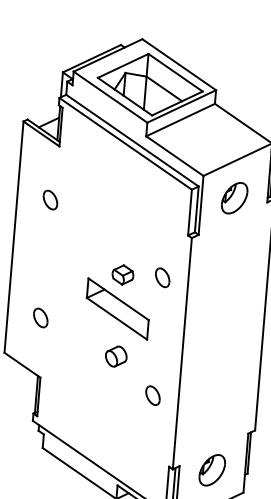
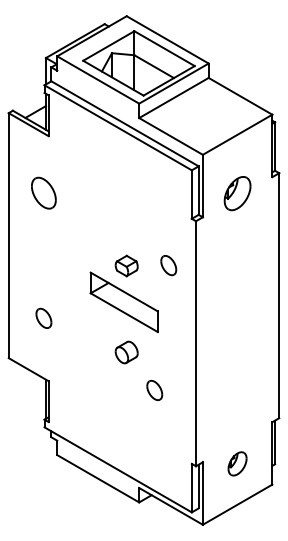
part: (234, 198) -> (237, 193), moved
part: (50, 200) -> (43, 193), size x1.6
part: (152, 394) -> (154, 389), moved
part: (212, 469) -> (237, 463), size x0.7

